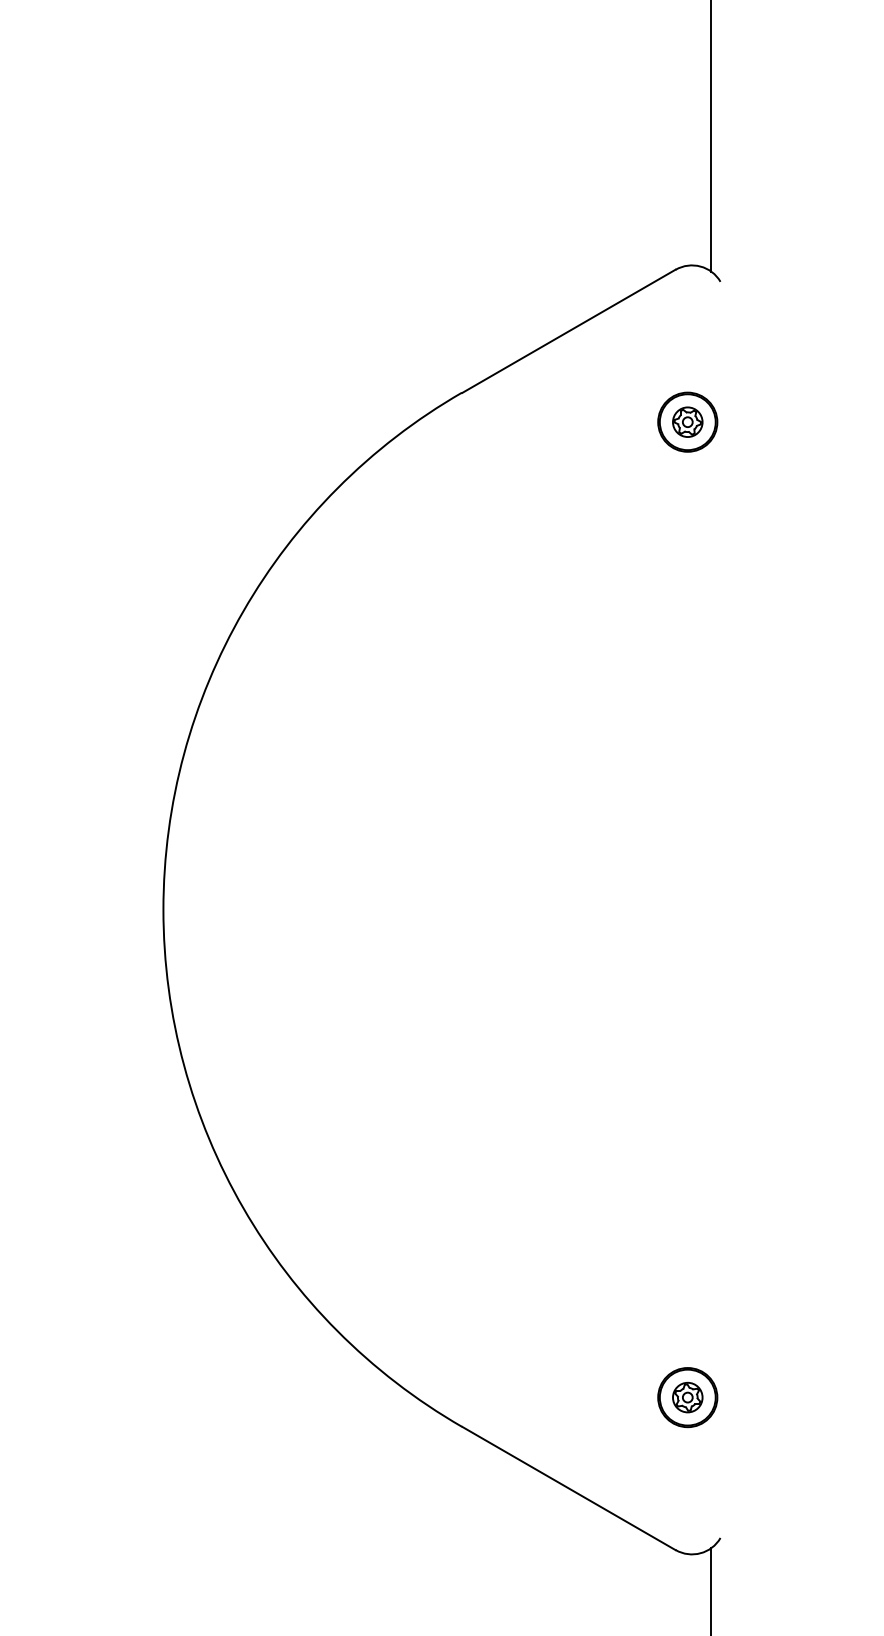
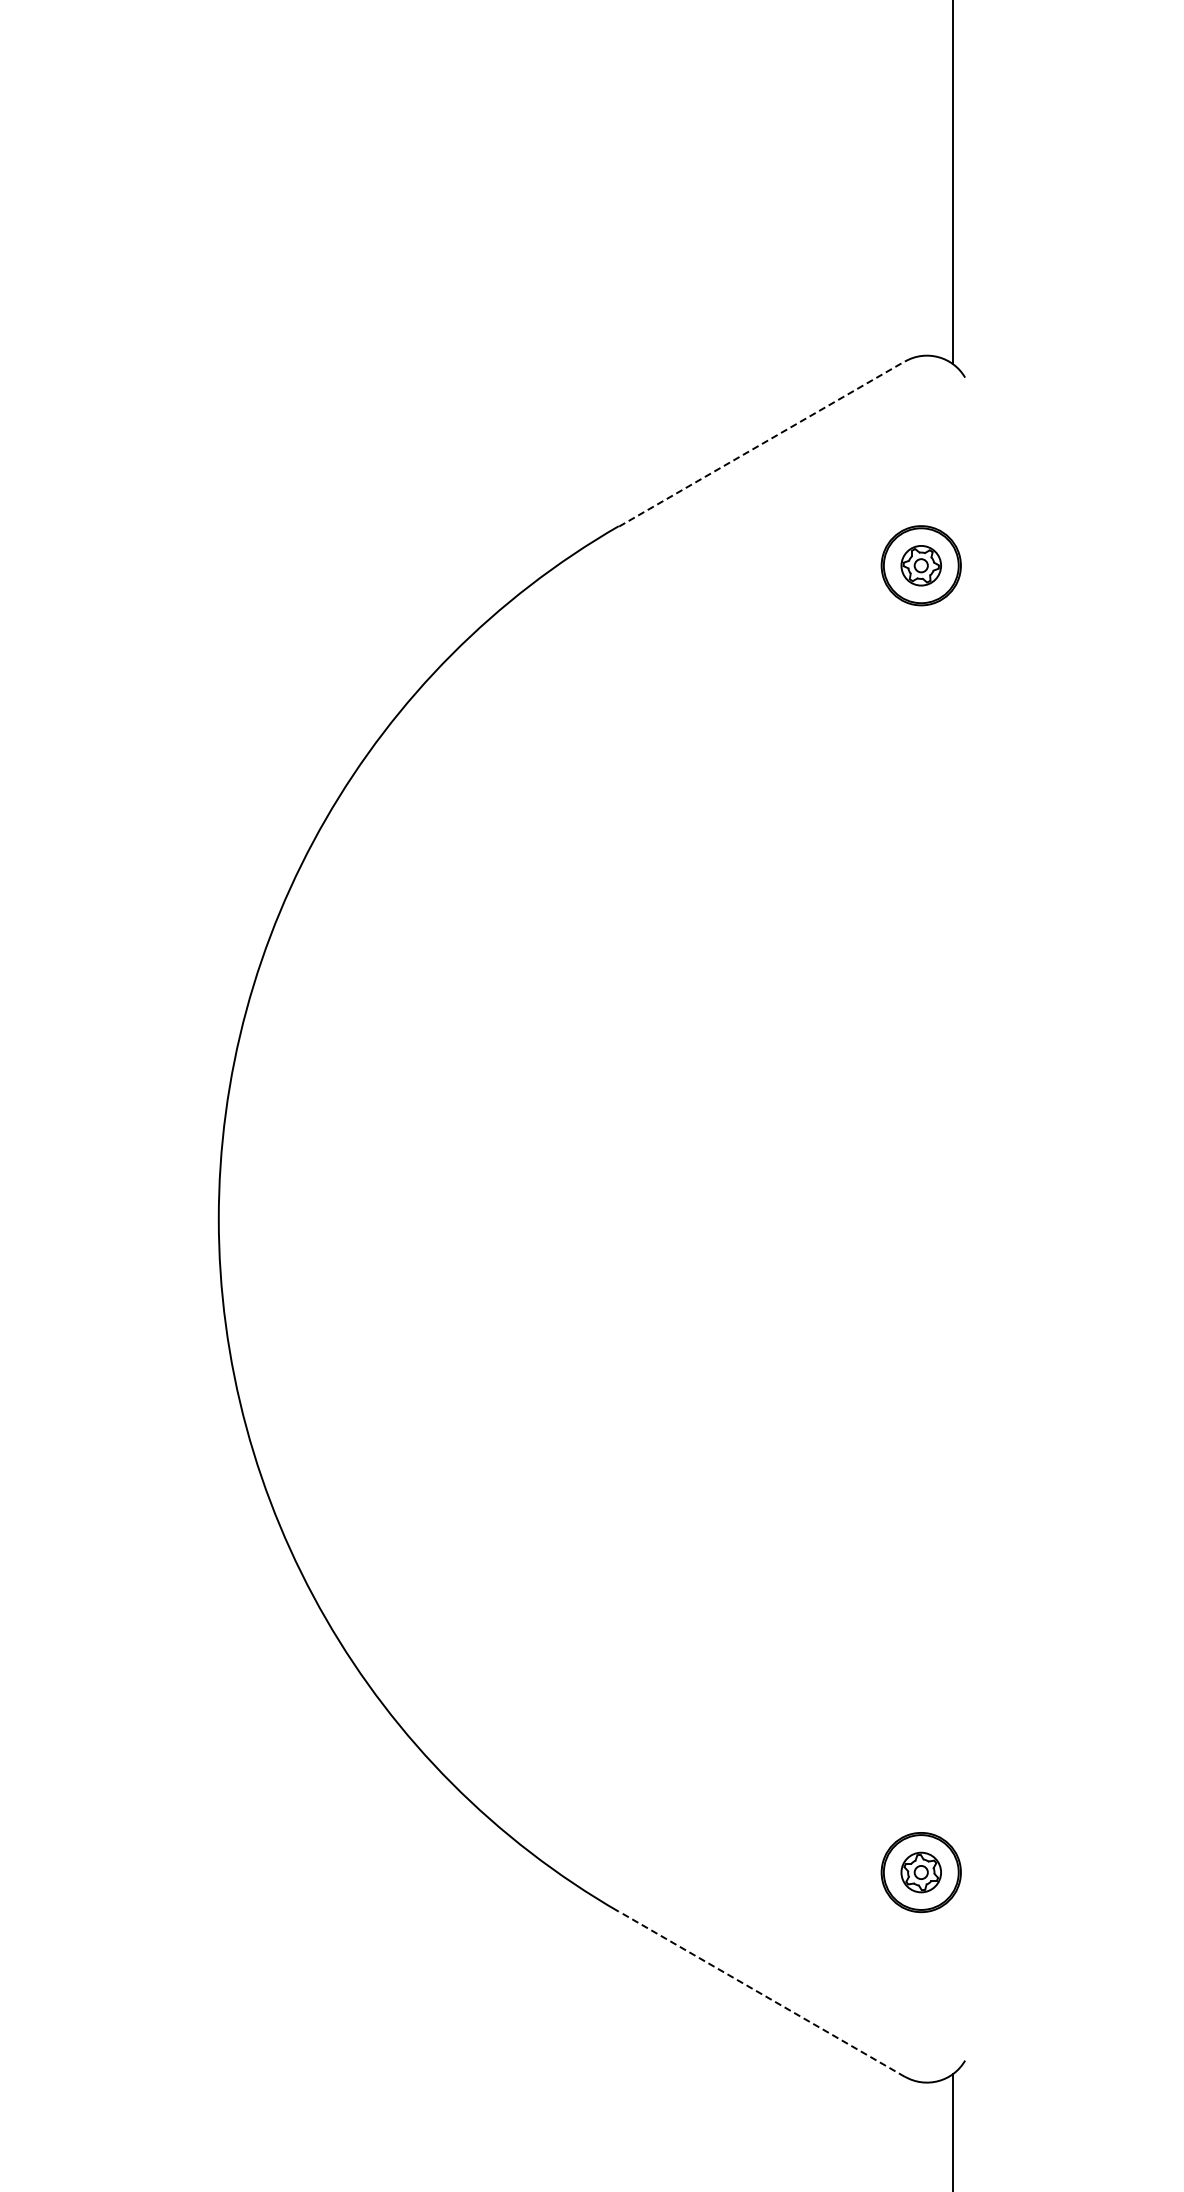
line: (569, 330) -> (762, 443), solid -> dashed
line: (568, 1488) -> (761, 1994), solid -> dashed

